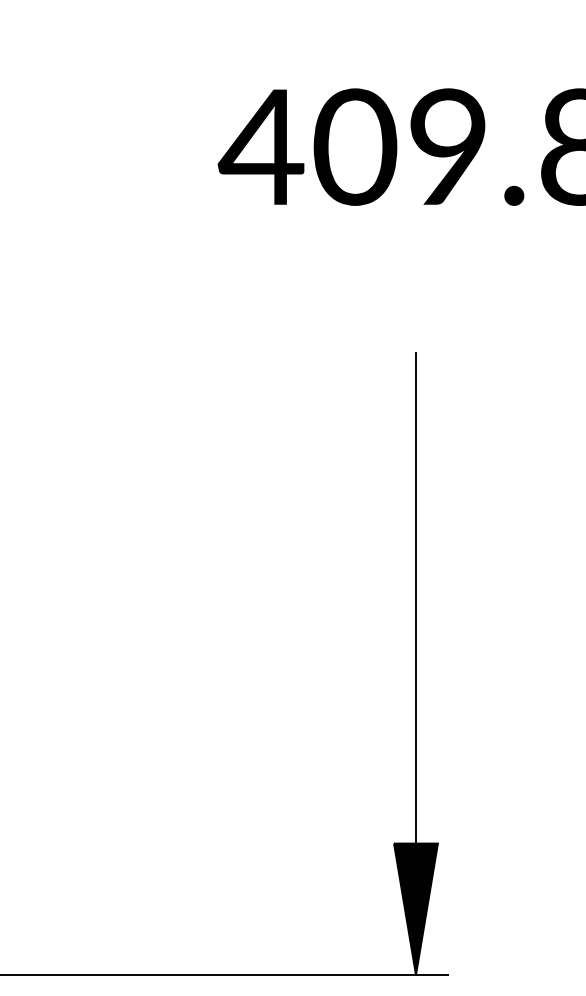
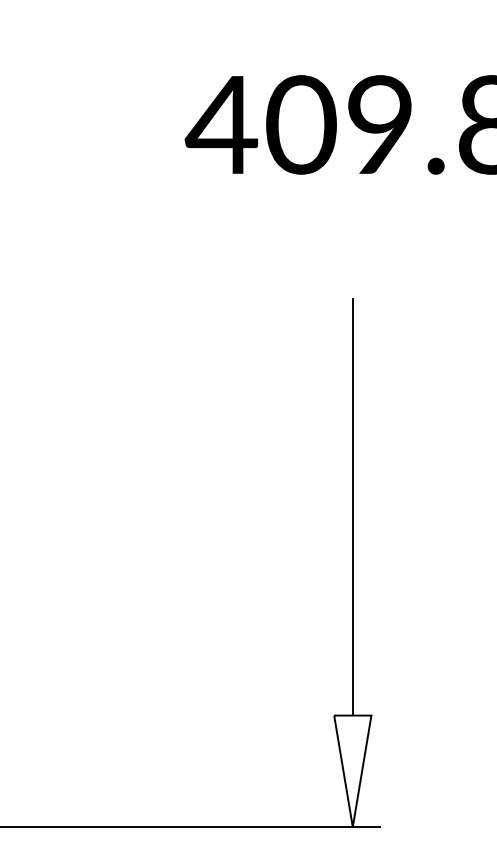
fill: (415, 909) -> (352, 771), removed

